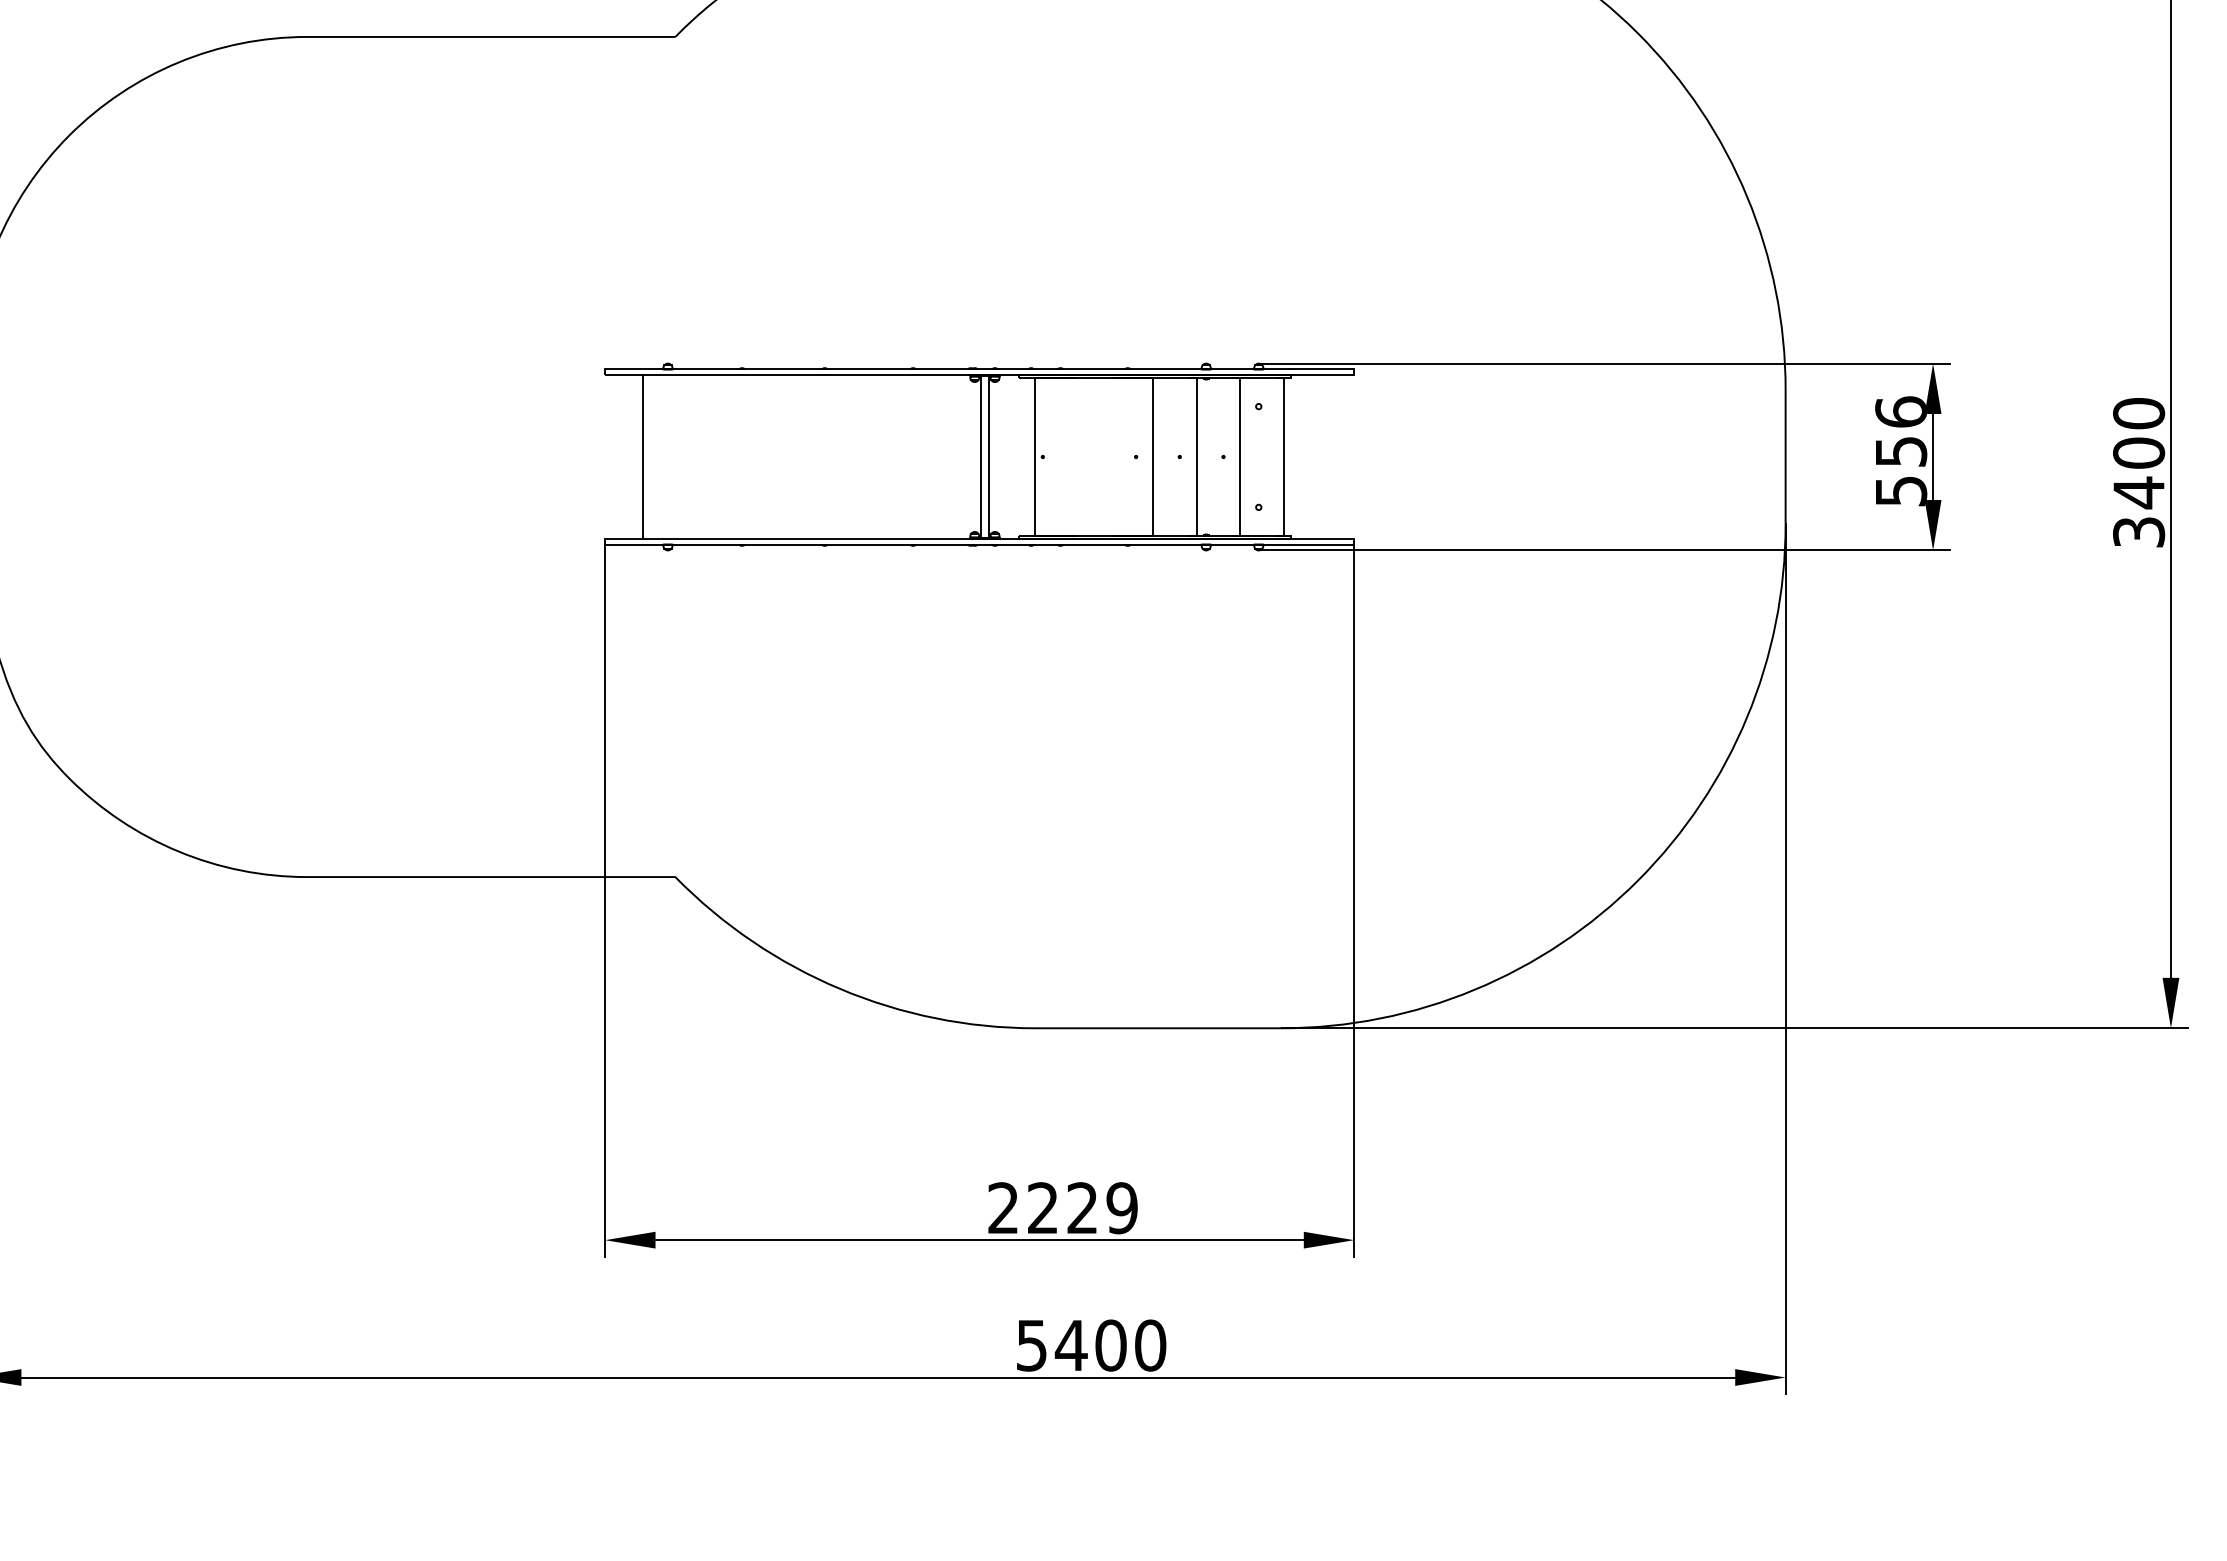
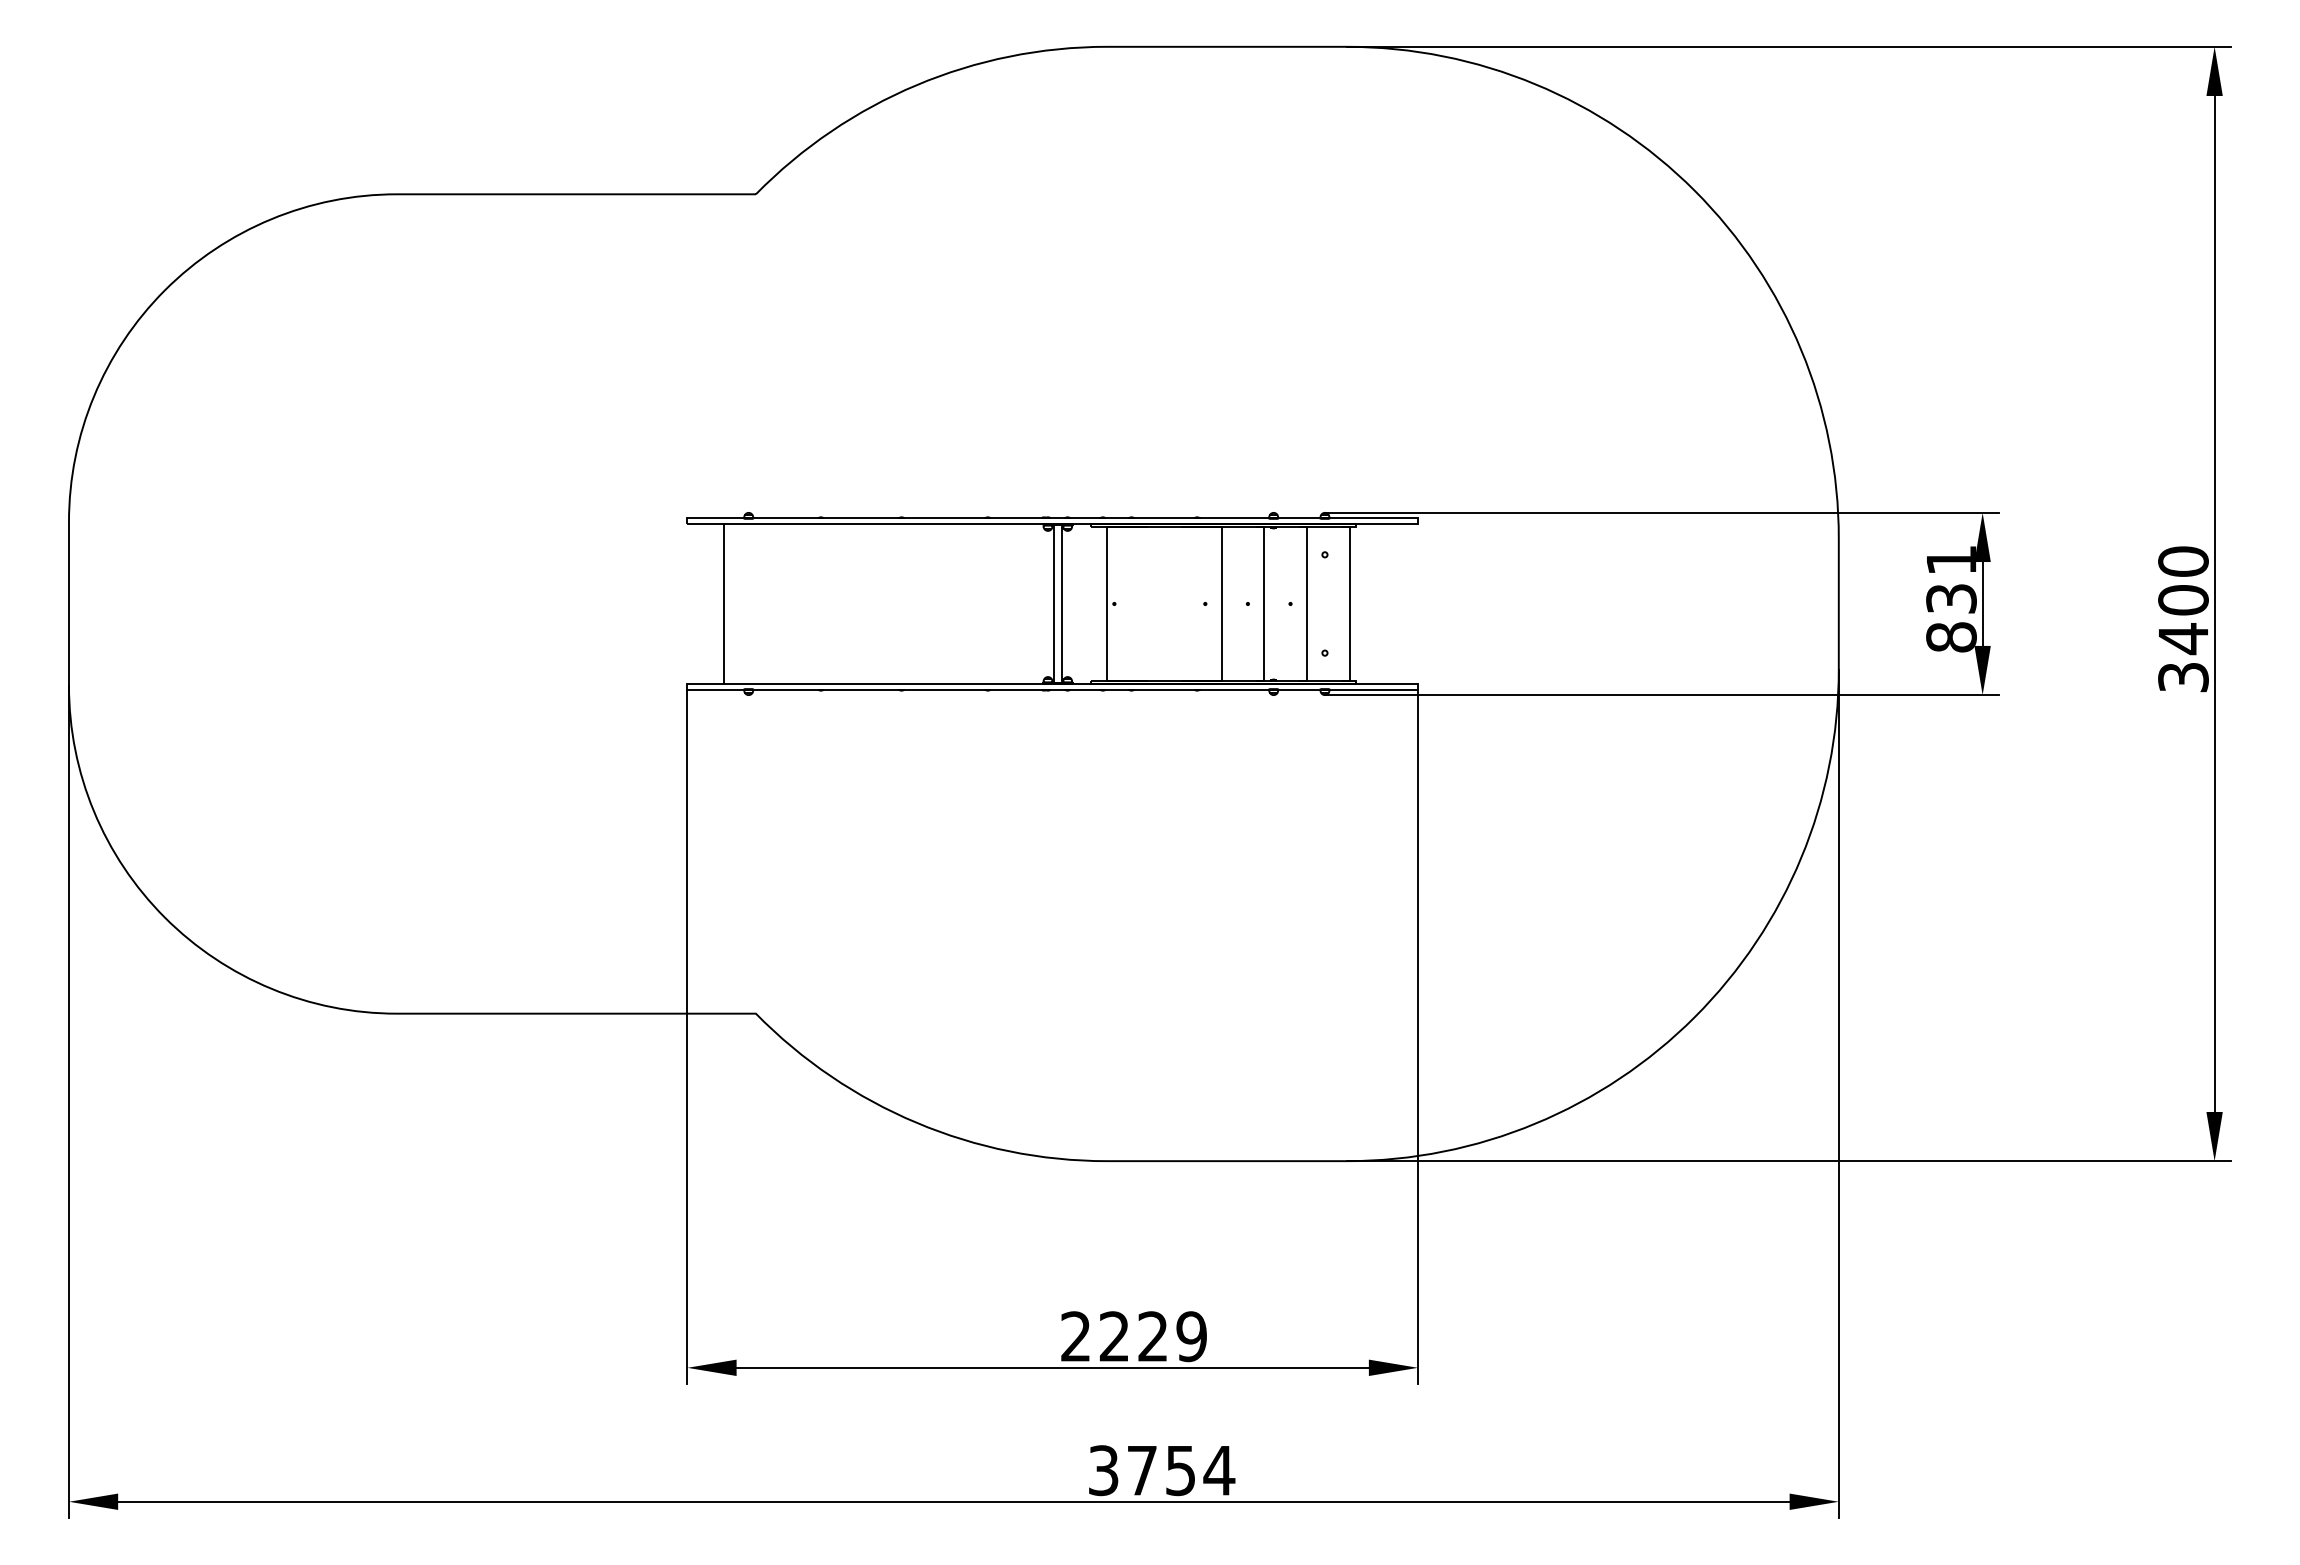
text: (1901, 451) -> (1951, 598), 556 -> 831
text: (1092, 1345) -> (1162, 1470), 5400 -> 3754

